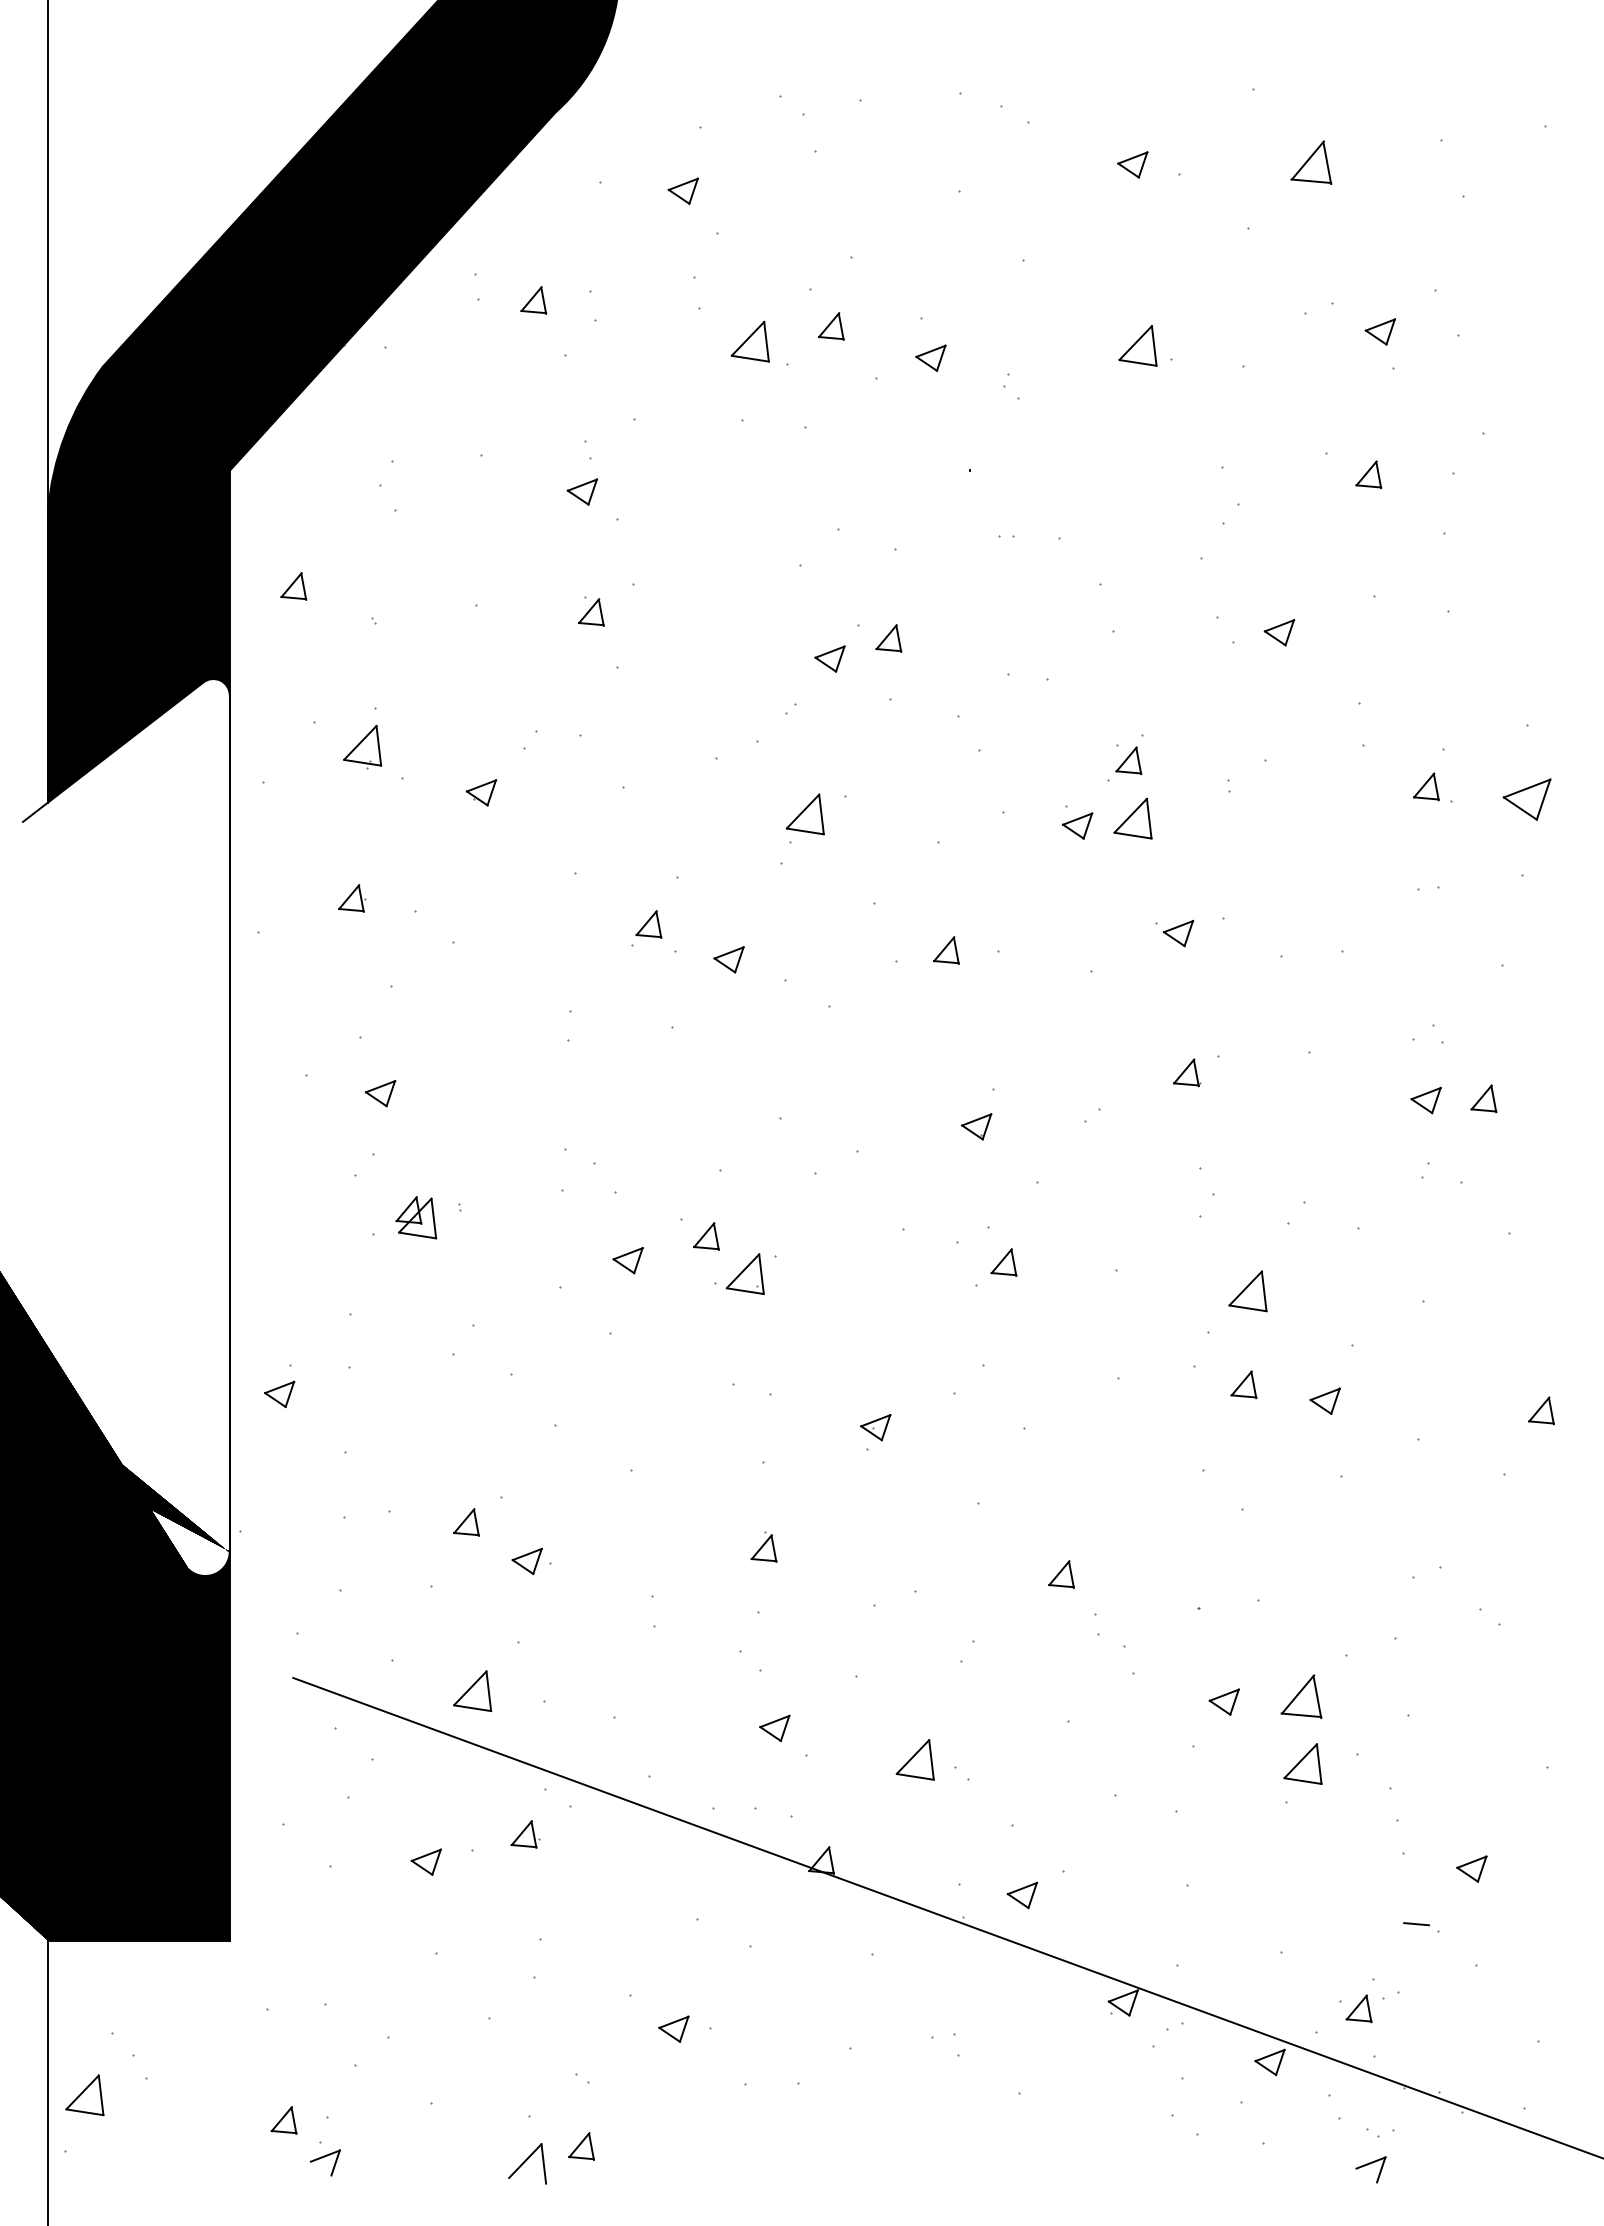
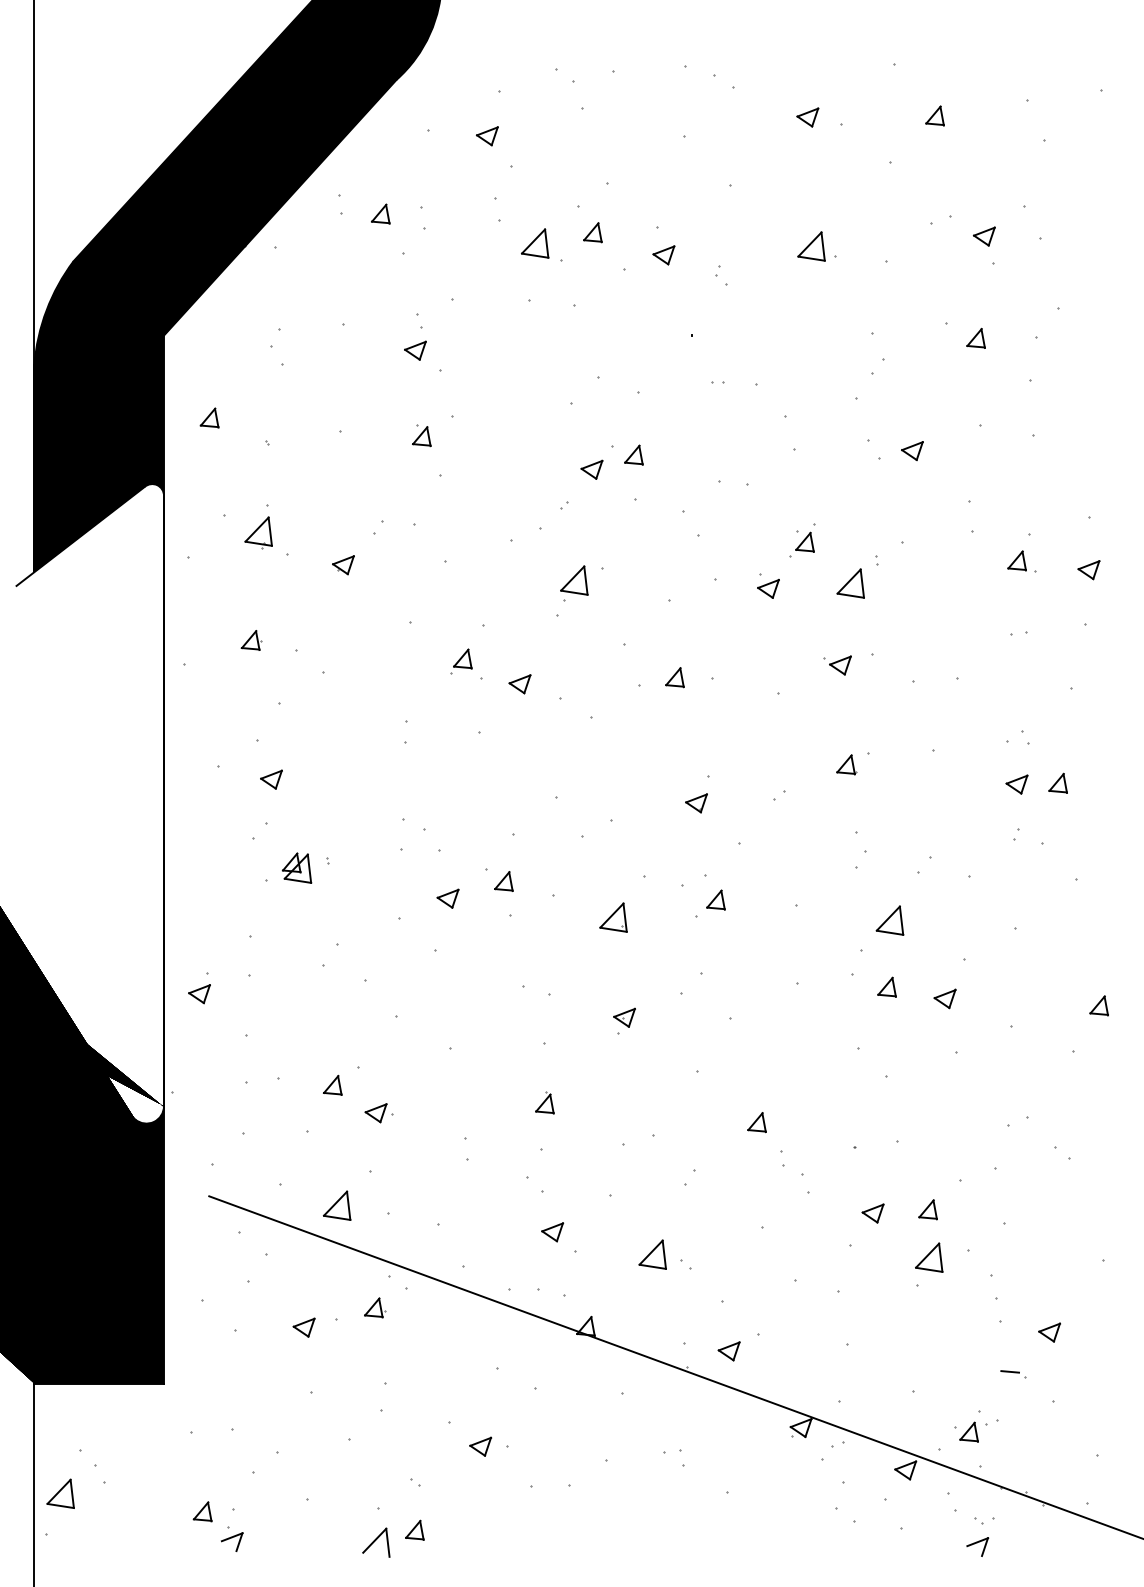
part: (1310, 162) -> (934, 115), size x0.62
part: (1526, 799) -> (1088, 569), size x0.62
part: (1132, 818) -> (850, 583), moved
part: (744, 1273) -> (612, 917), moved
part: (1301, 1696) -> (928, 1209), size x0.62

